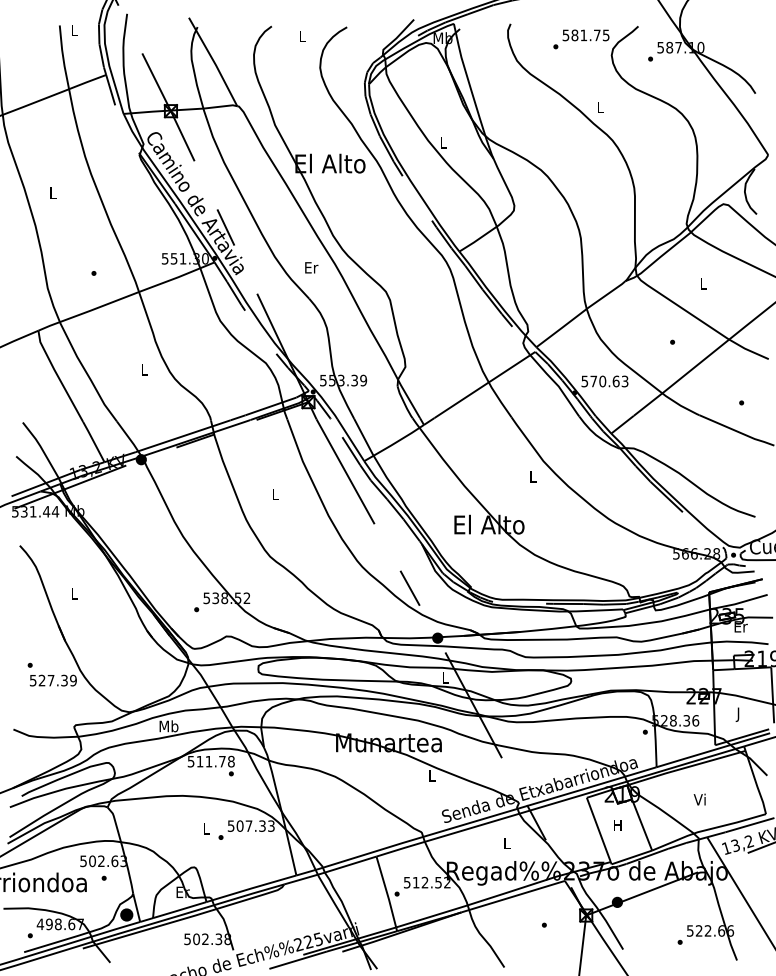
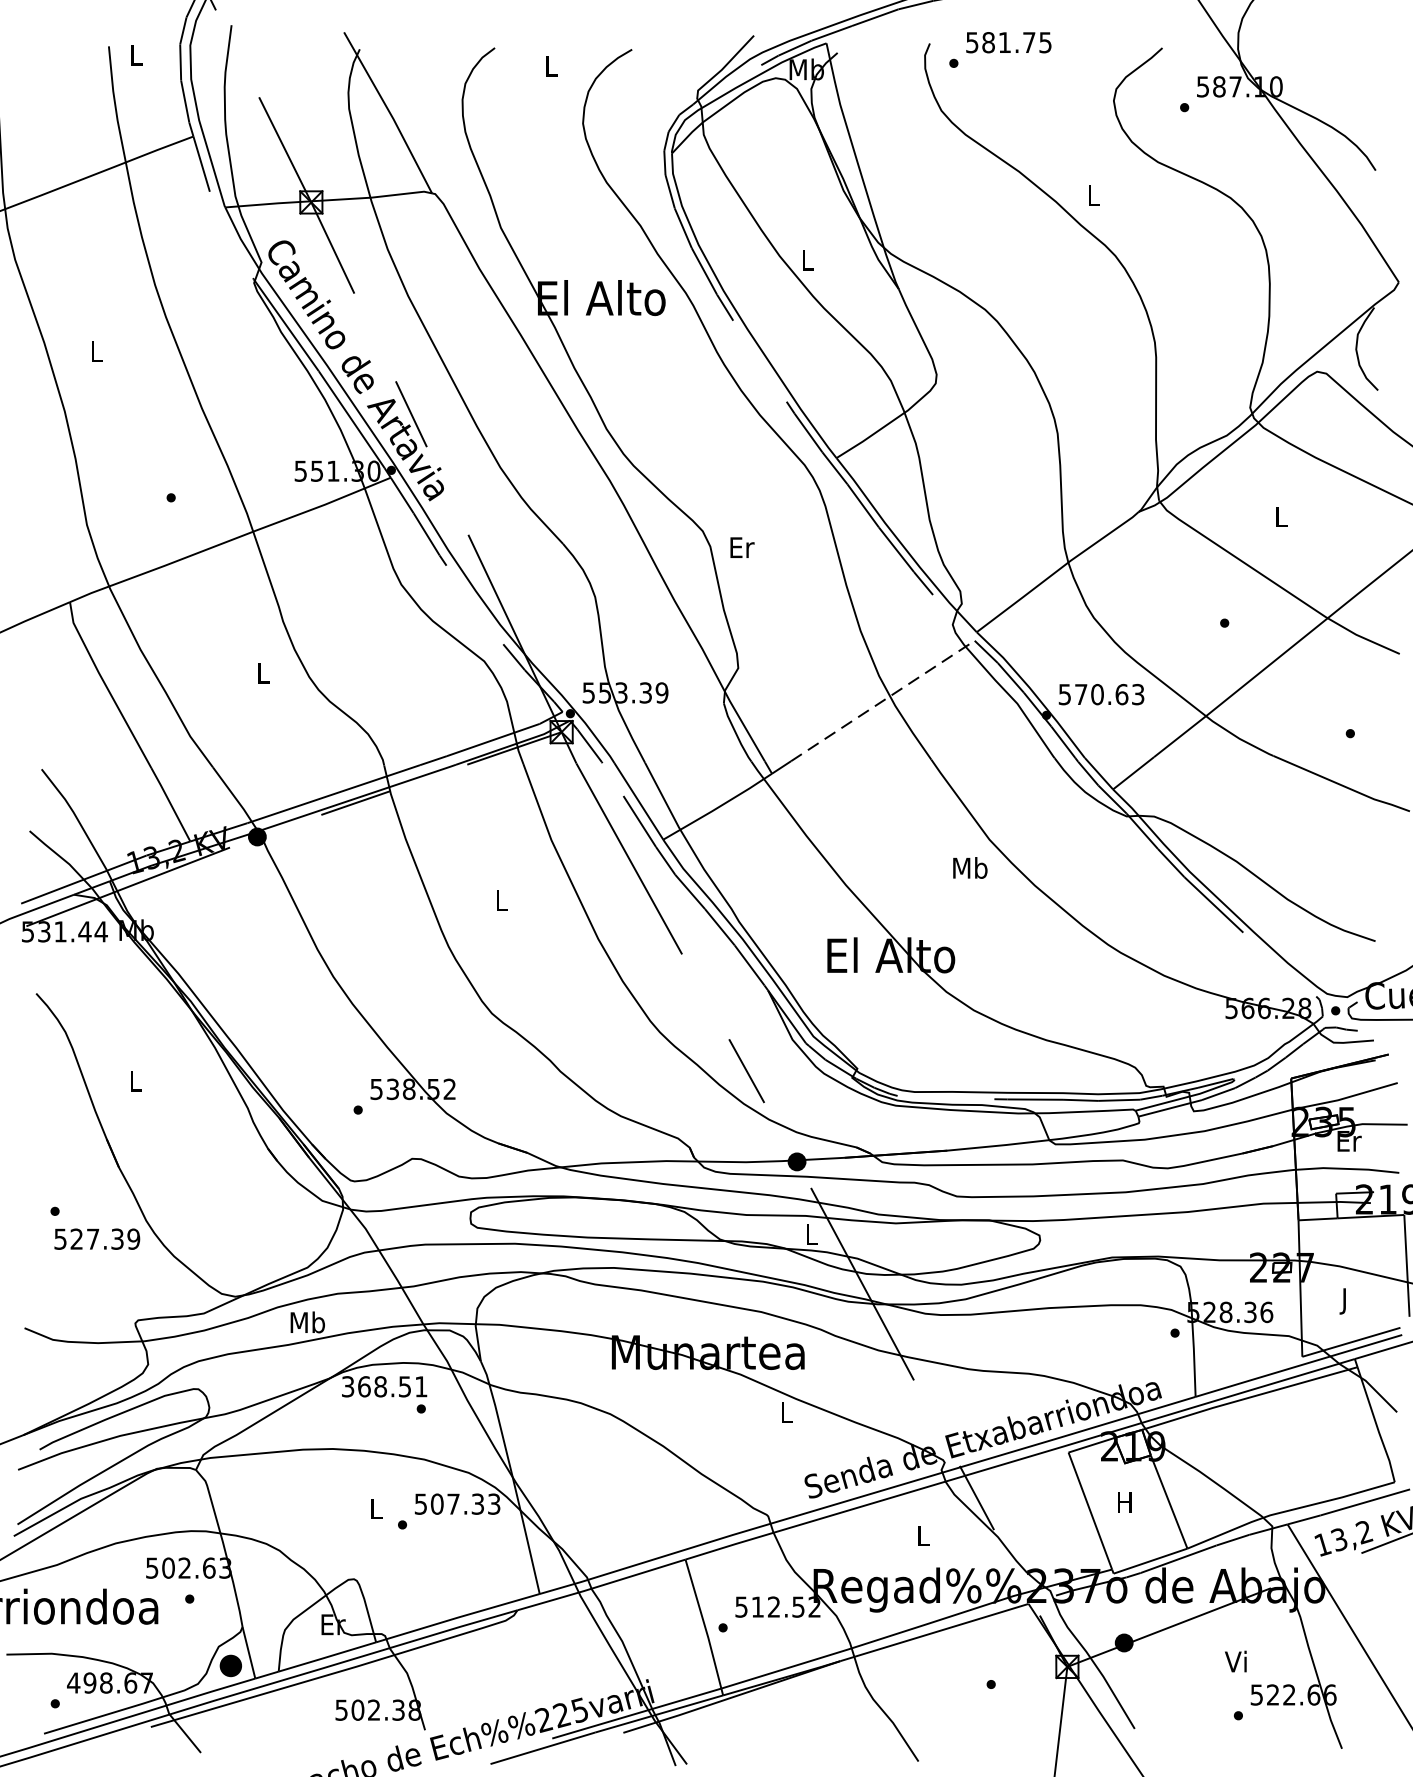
text: (581, 39) -> (1000, 50), moved
text: (311, 267) -> (742, 547), moved
line: (485, 384) -> (884, 700), solid -> dashed
text: (532, 476) -> (969, 867), L -> Mb
text: (211, 761) -> (385, 1386), 511.78 -> 368.51
text: (699, 799) -> (1235, 1661), moved

